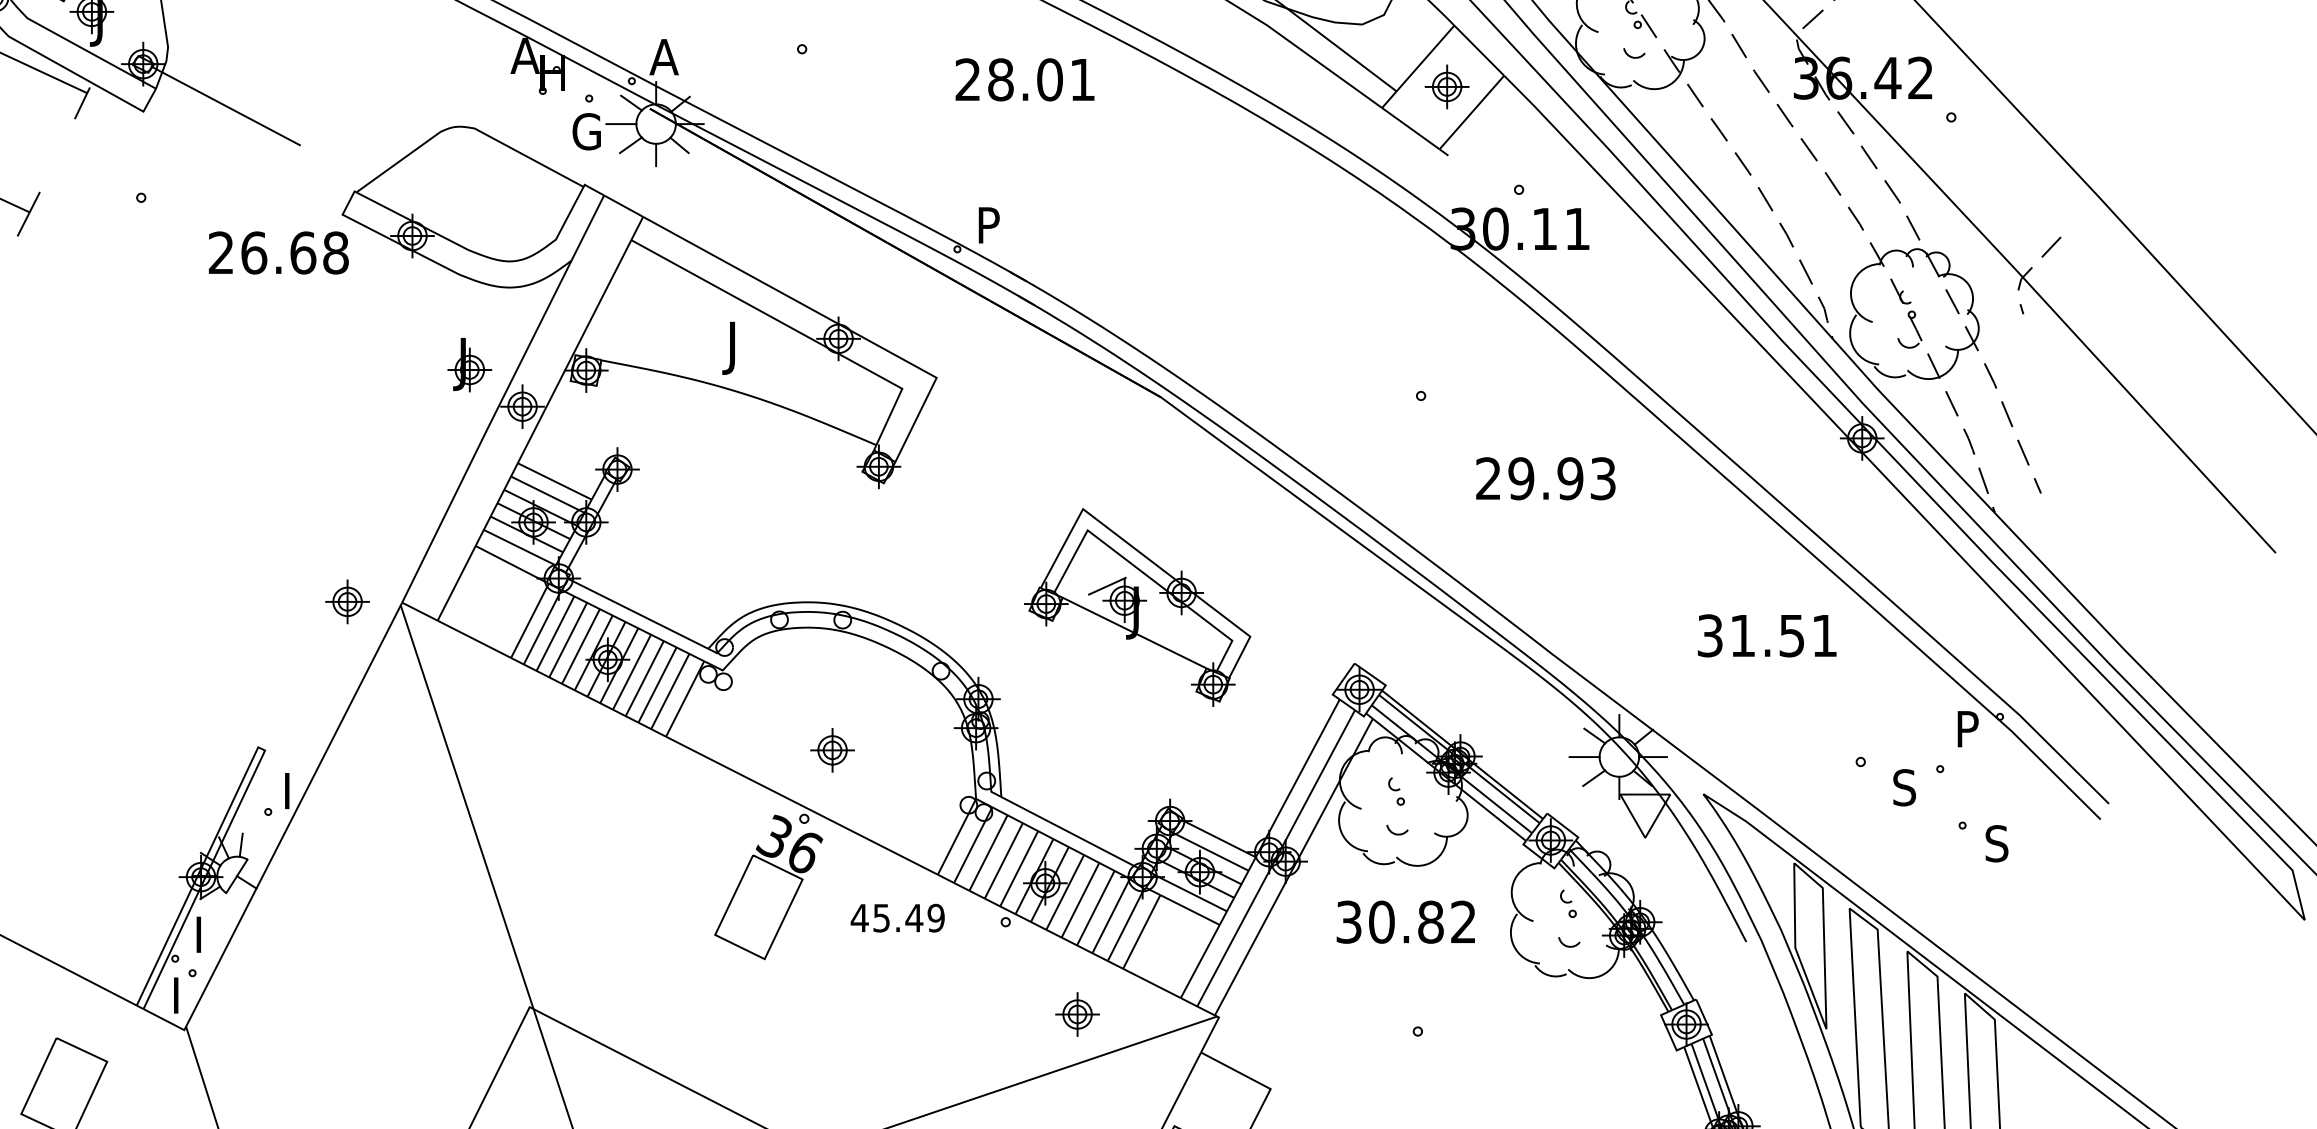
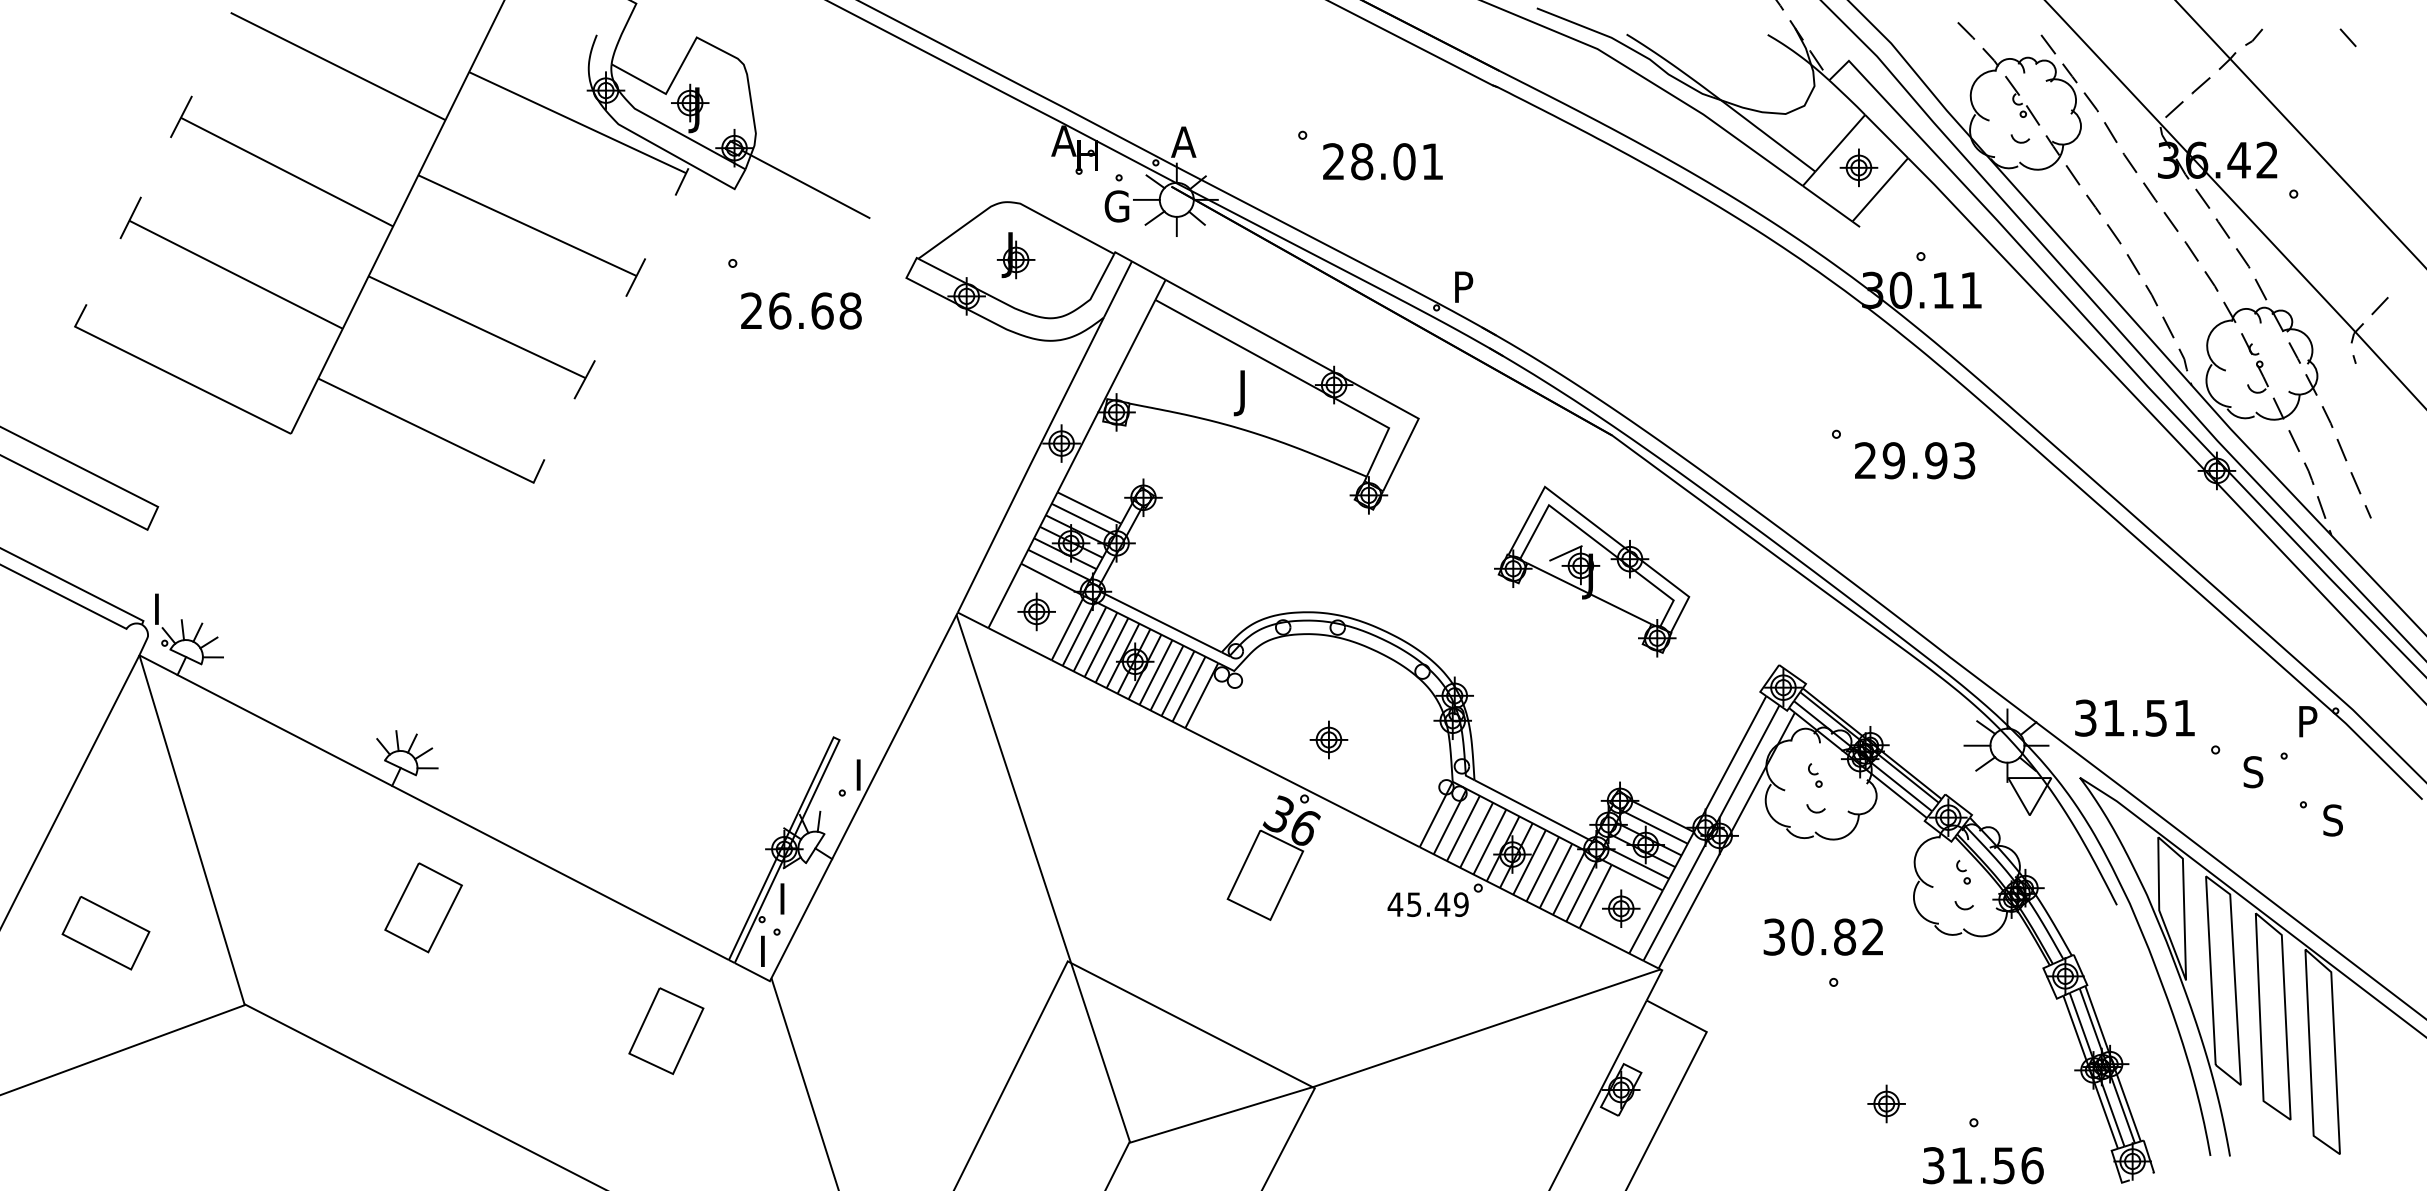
text: (1024, 79) -> (1382, 161), moved
text: (278, 252) -> (801, 310), moved
part: (469, 364) -> (1015, 255), moved
text: (1546, 478) -> (1915, 460), moved
part: (347, 601) -> (1036, 611), moved
part: (1138, 607) -> (1592, 571), moved
text: (1766, 635) -> (2134, 717), moved
text: (896, 917) -> (1427, 904), moved
text: (1404, 921) -> (1822, 936), moved
part: (1077, 1014) -> (1621, 908), moved

